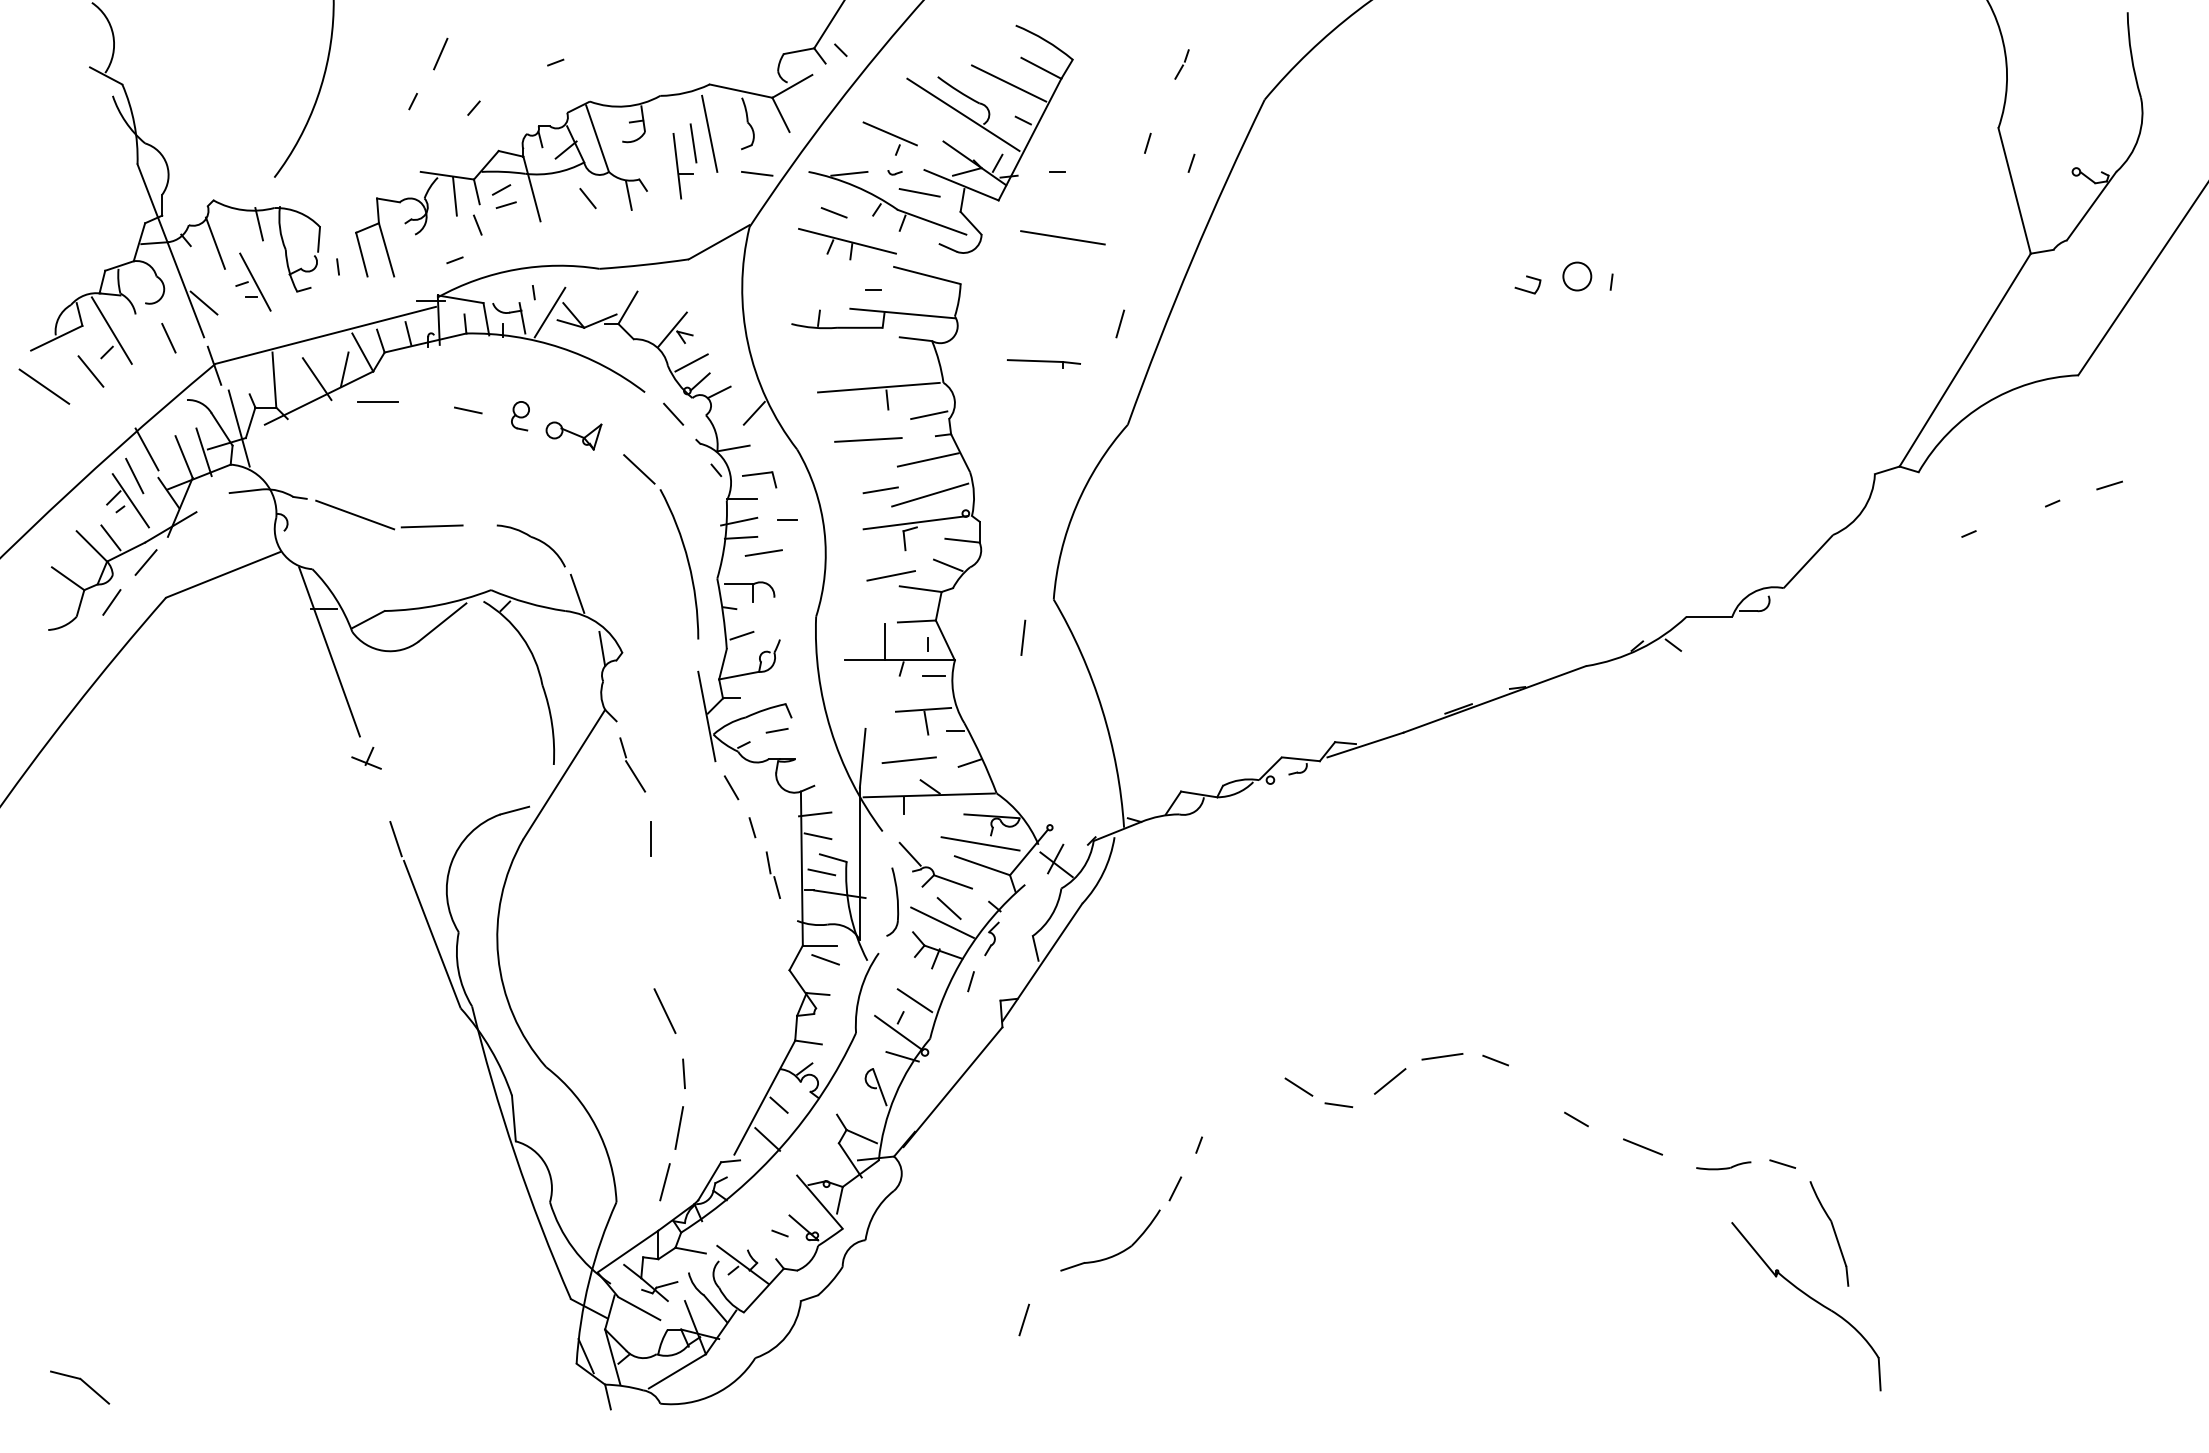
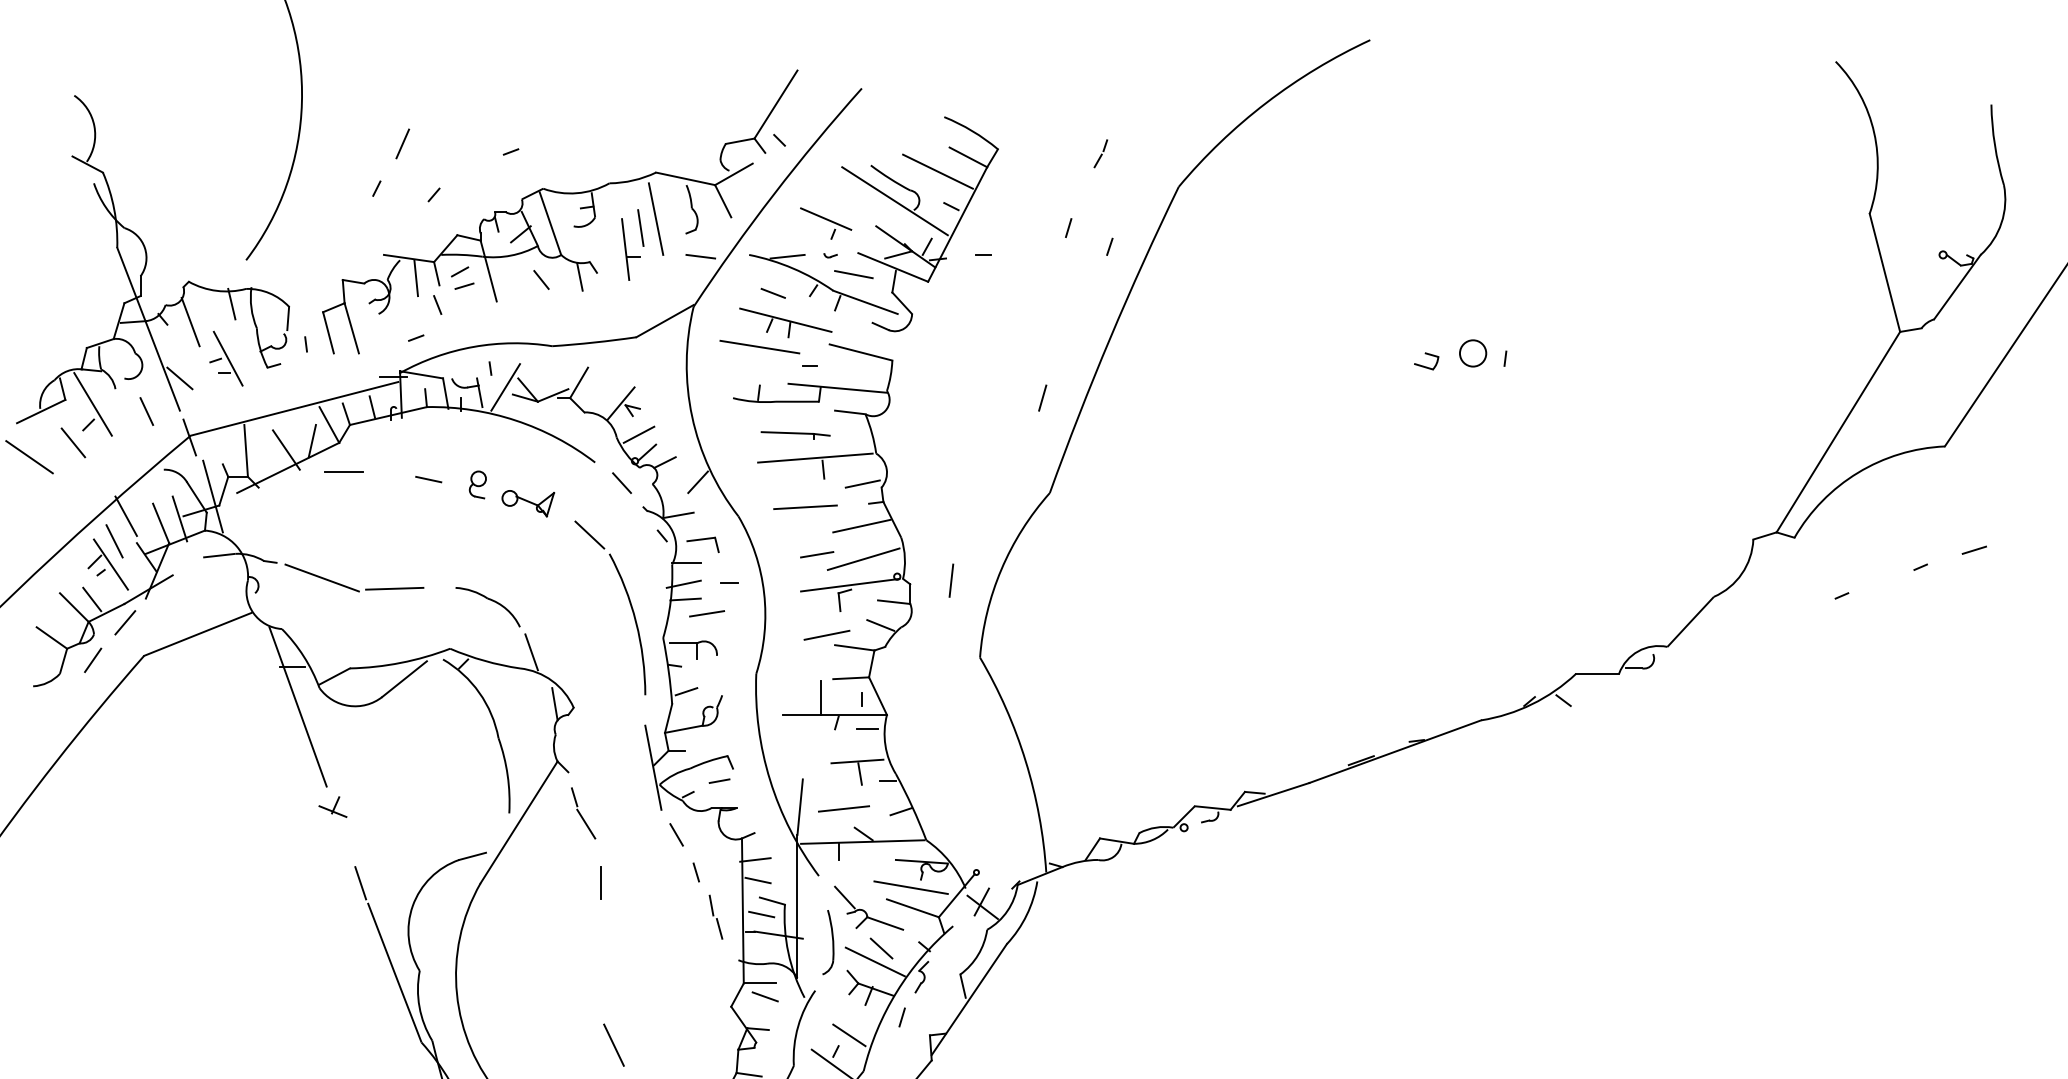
line: (1062, 237) -> (759, 346), moved
part: (1043, 363) -> (795, 435), moved
line: (1023, 637) -> (951, 580), moved

